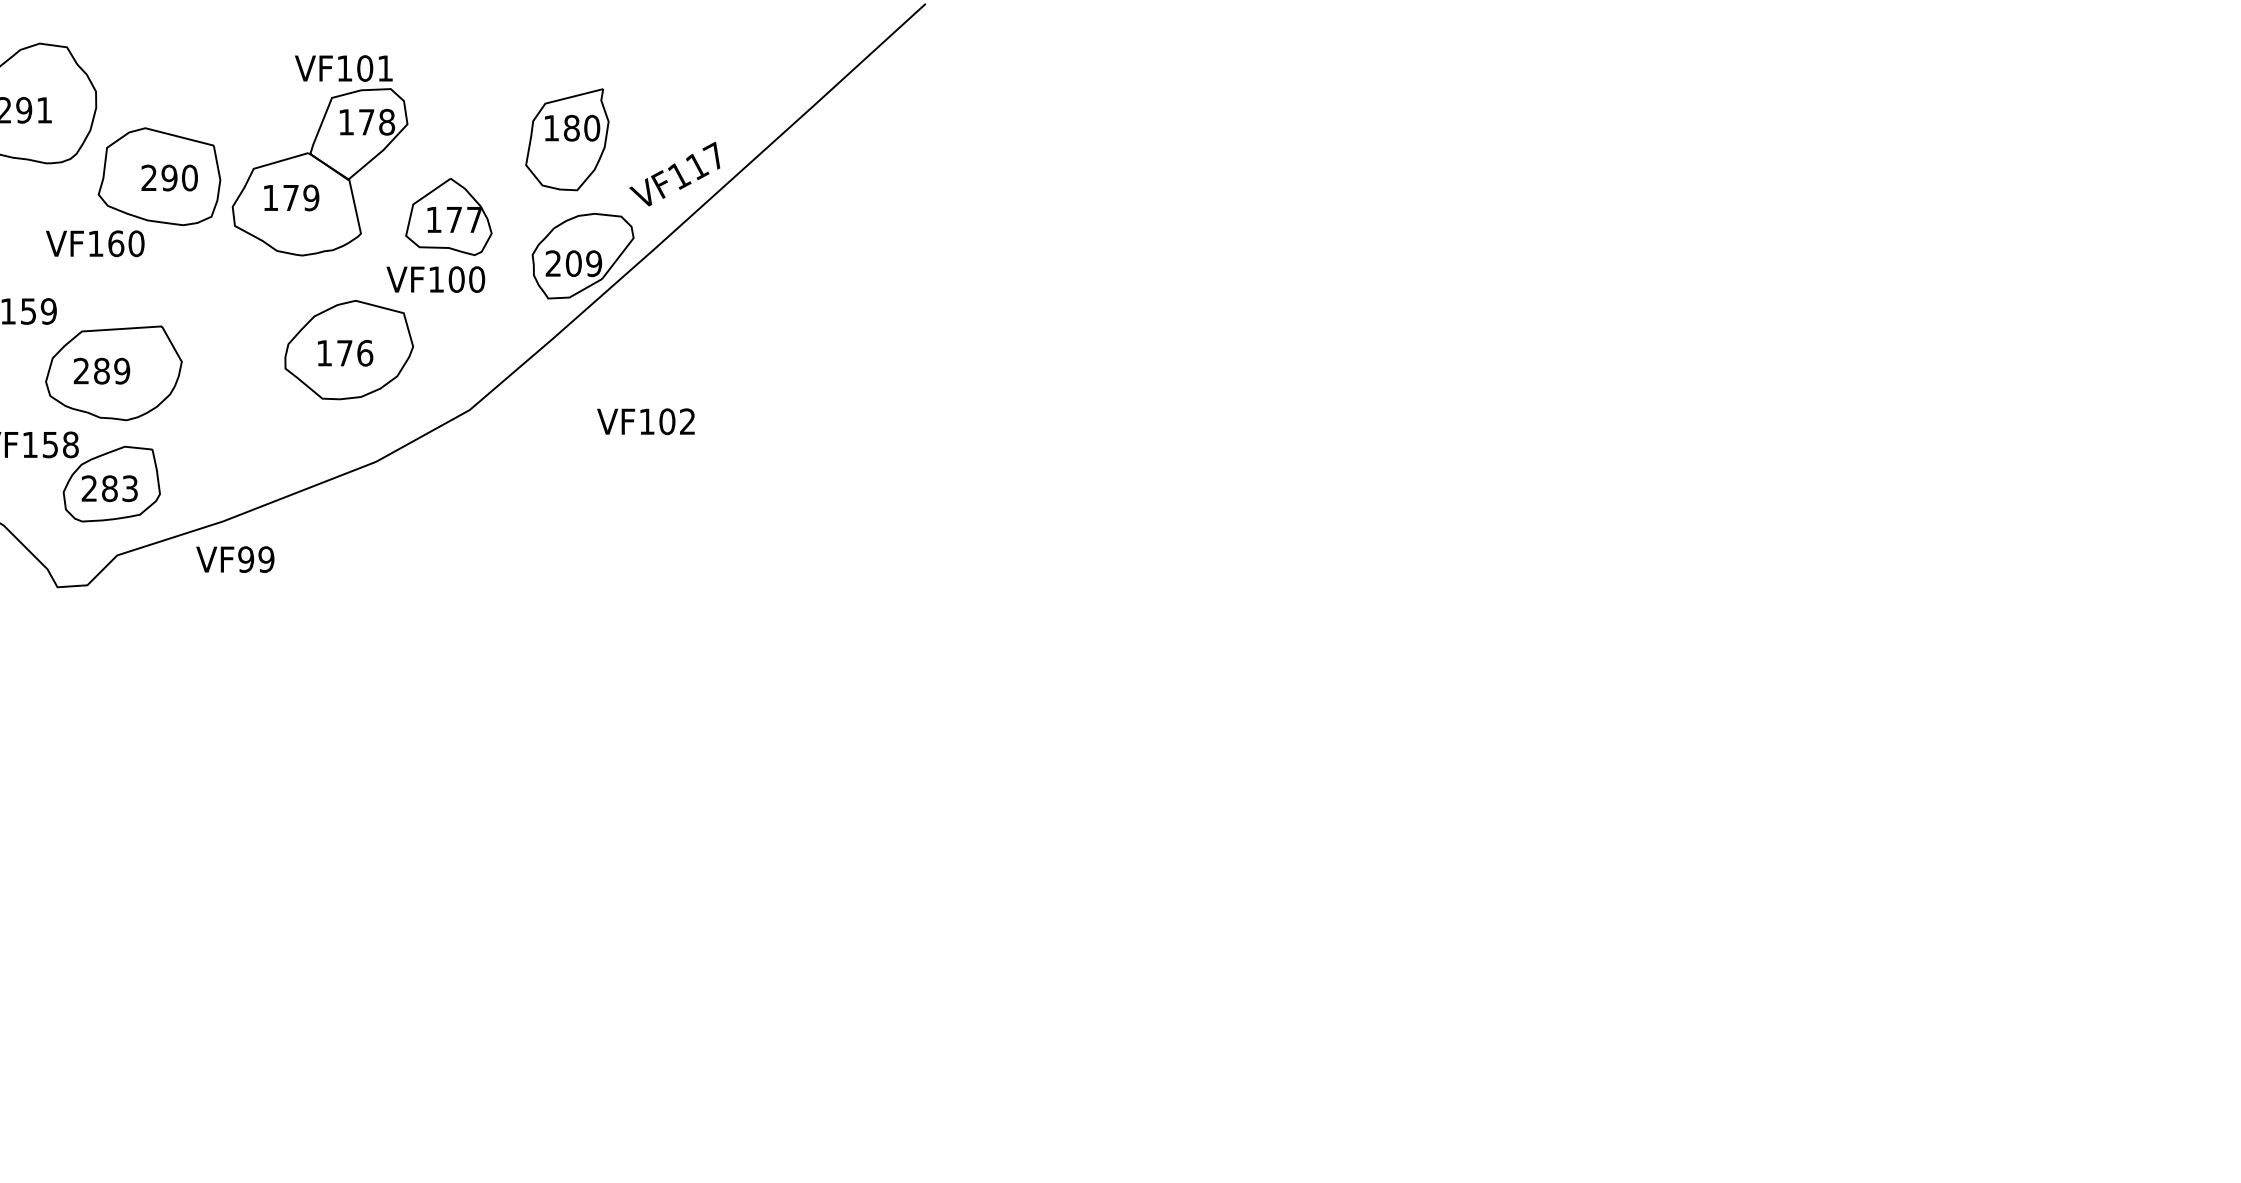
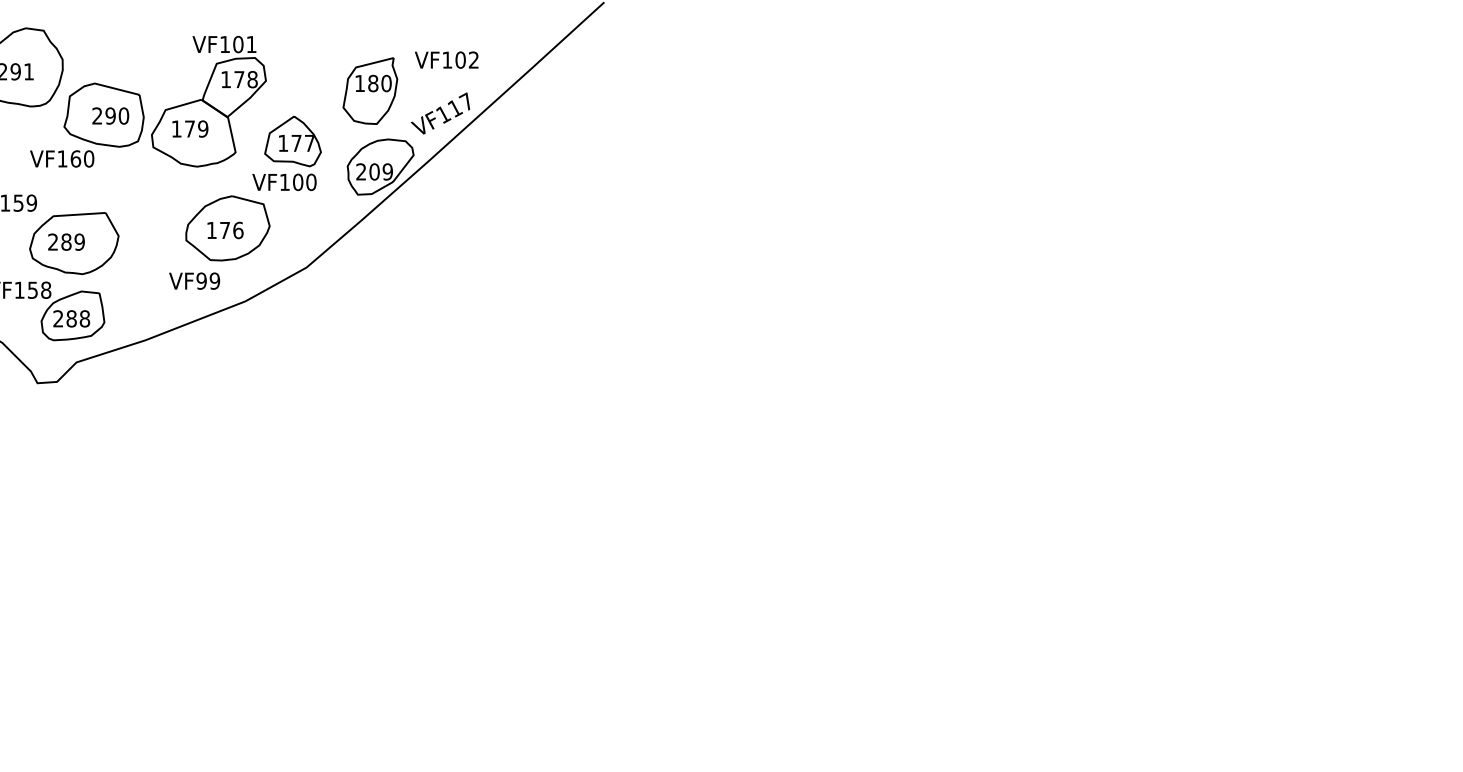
text: (645, 420) -> (446, 59), moved
text: (129, 488) -> (84, 318), 283 -> 288
text: (235, 558) -> (194, 280), moved

